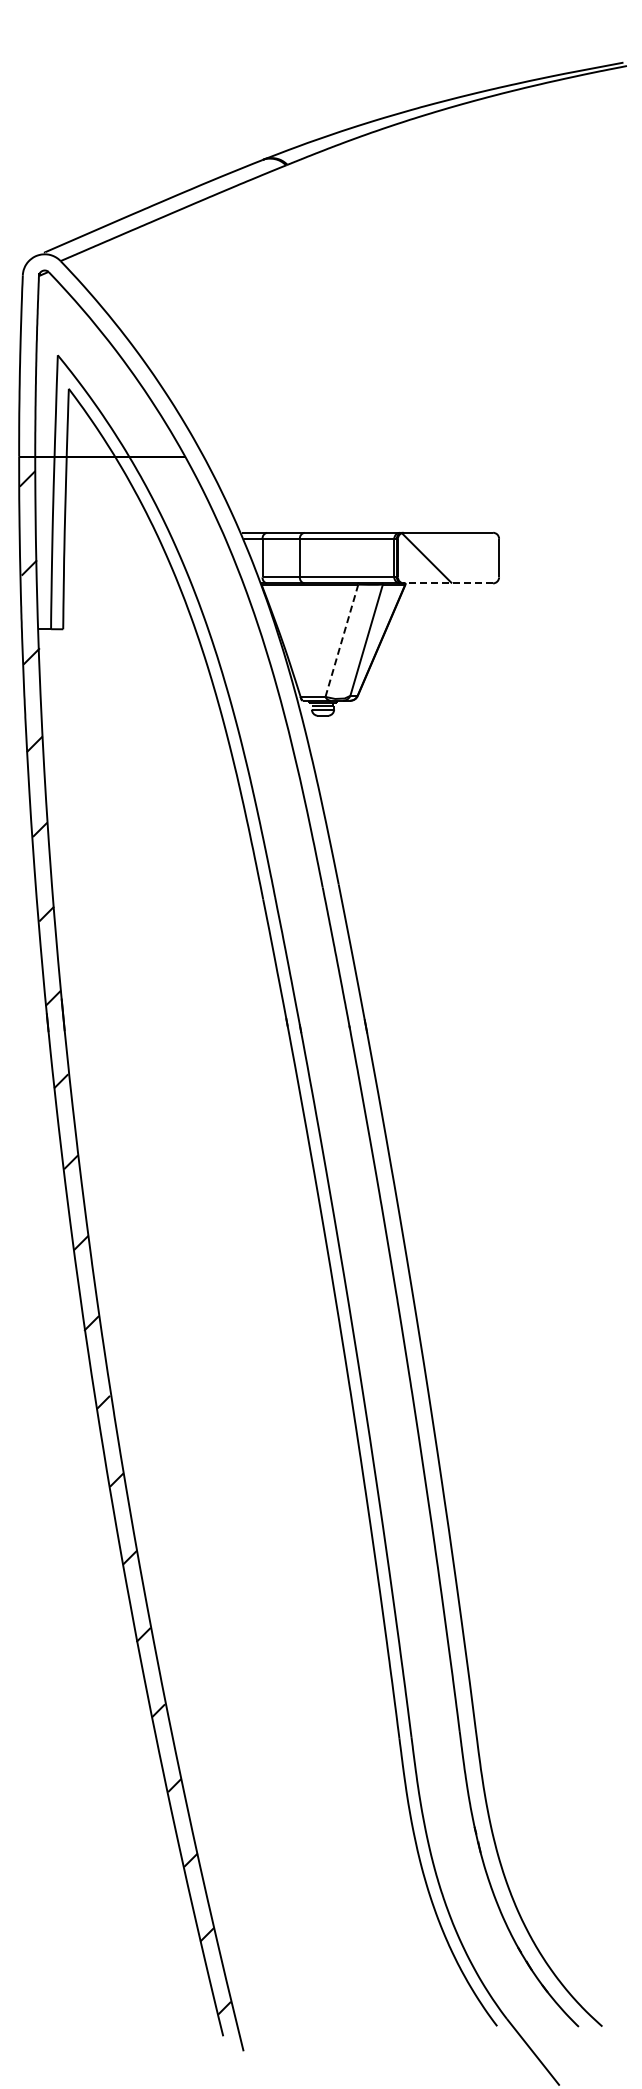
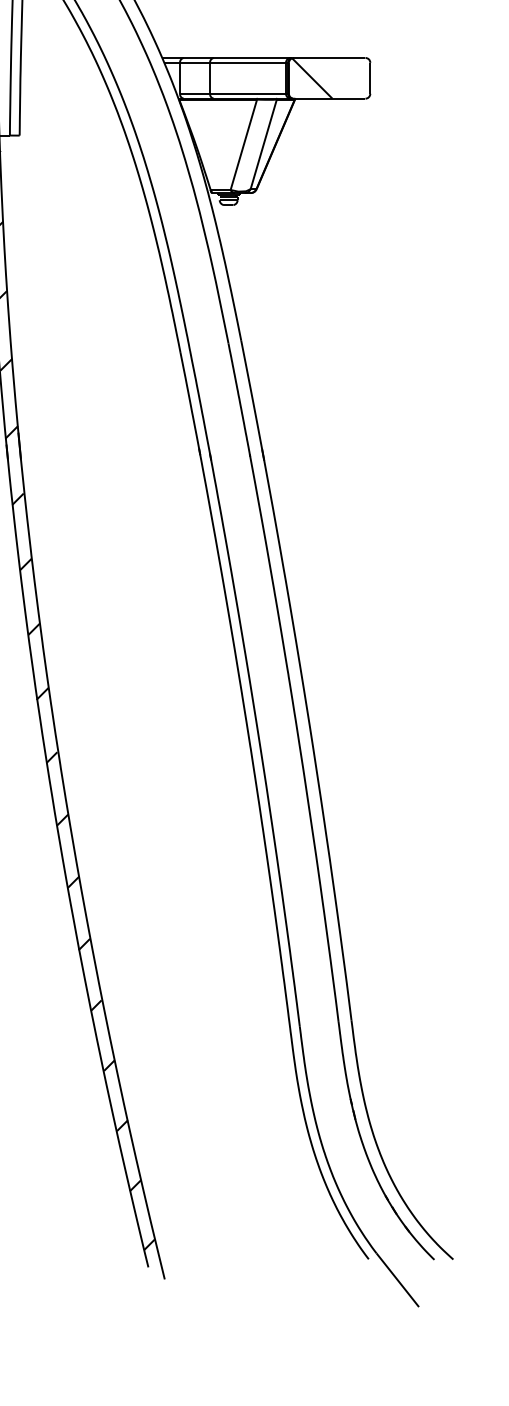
line: (448, 583) -> (329, 98), dashed -> solid
line: (341, 640) -> (243, 144), dashed -> solid

